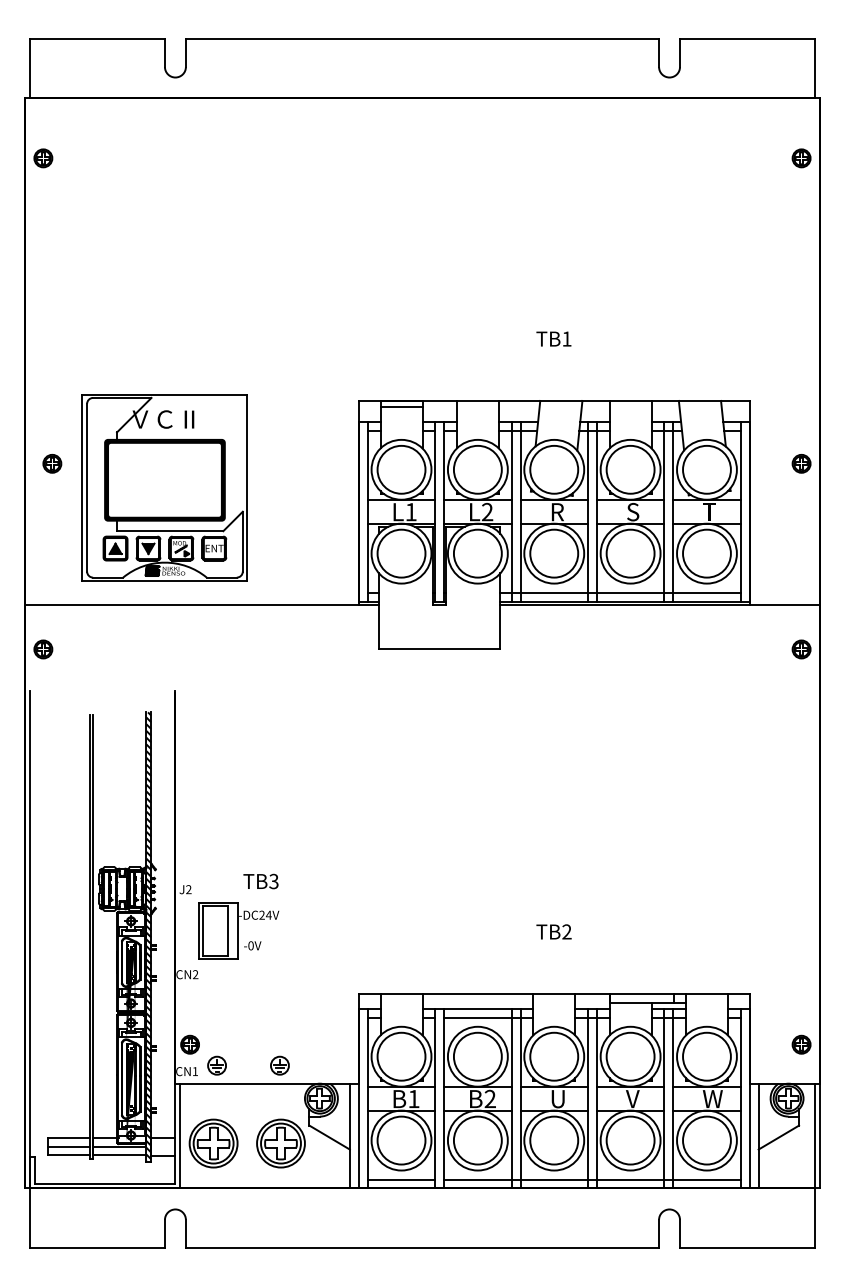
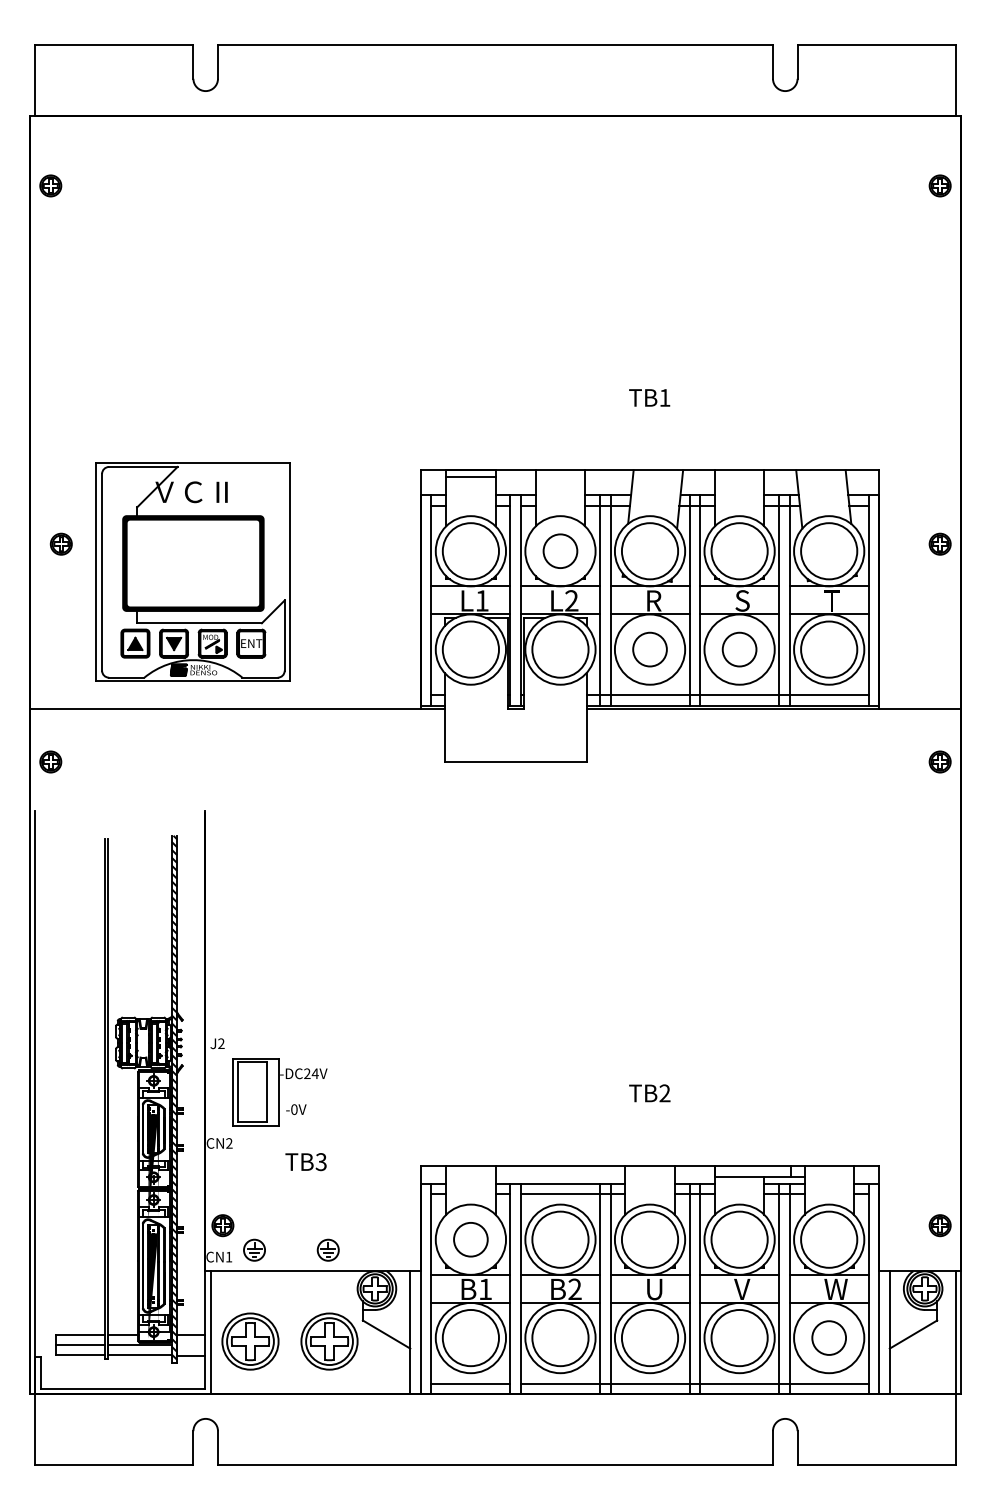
circle: (477, 469) -> (560, 550), size x0.6
circle: (554, 553) -> (650, 649), size x0.6
circle: (630, 553) -> (739, 649), size x0.6
text: (260, 881) -> (305, 1162), moved
circle: (401, 1056) -> (470, 1239), size x0.6
circle: (706, 1140) -> (828, 1337), size x0.6

